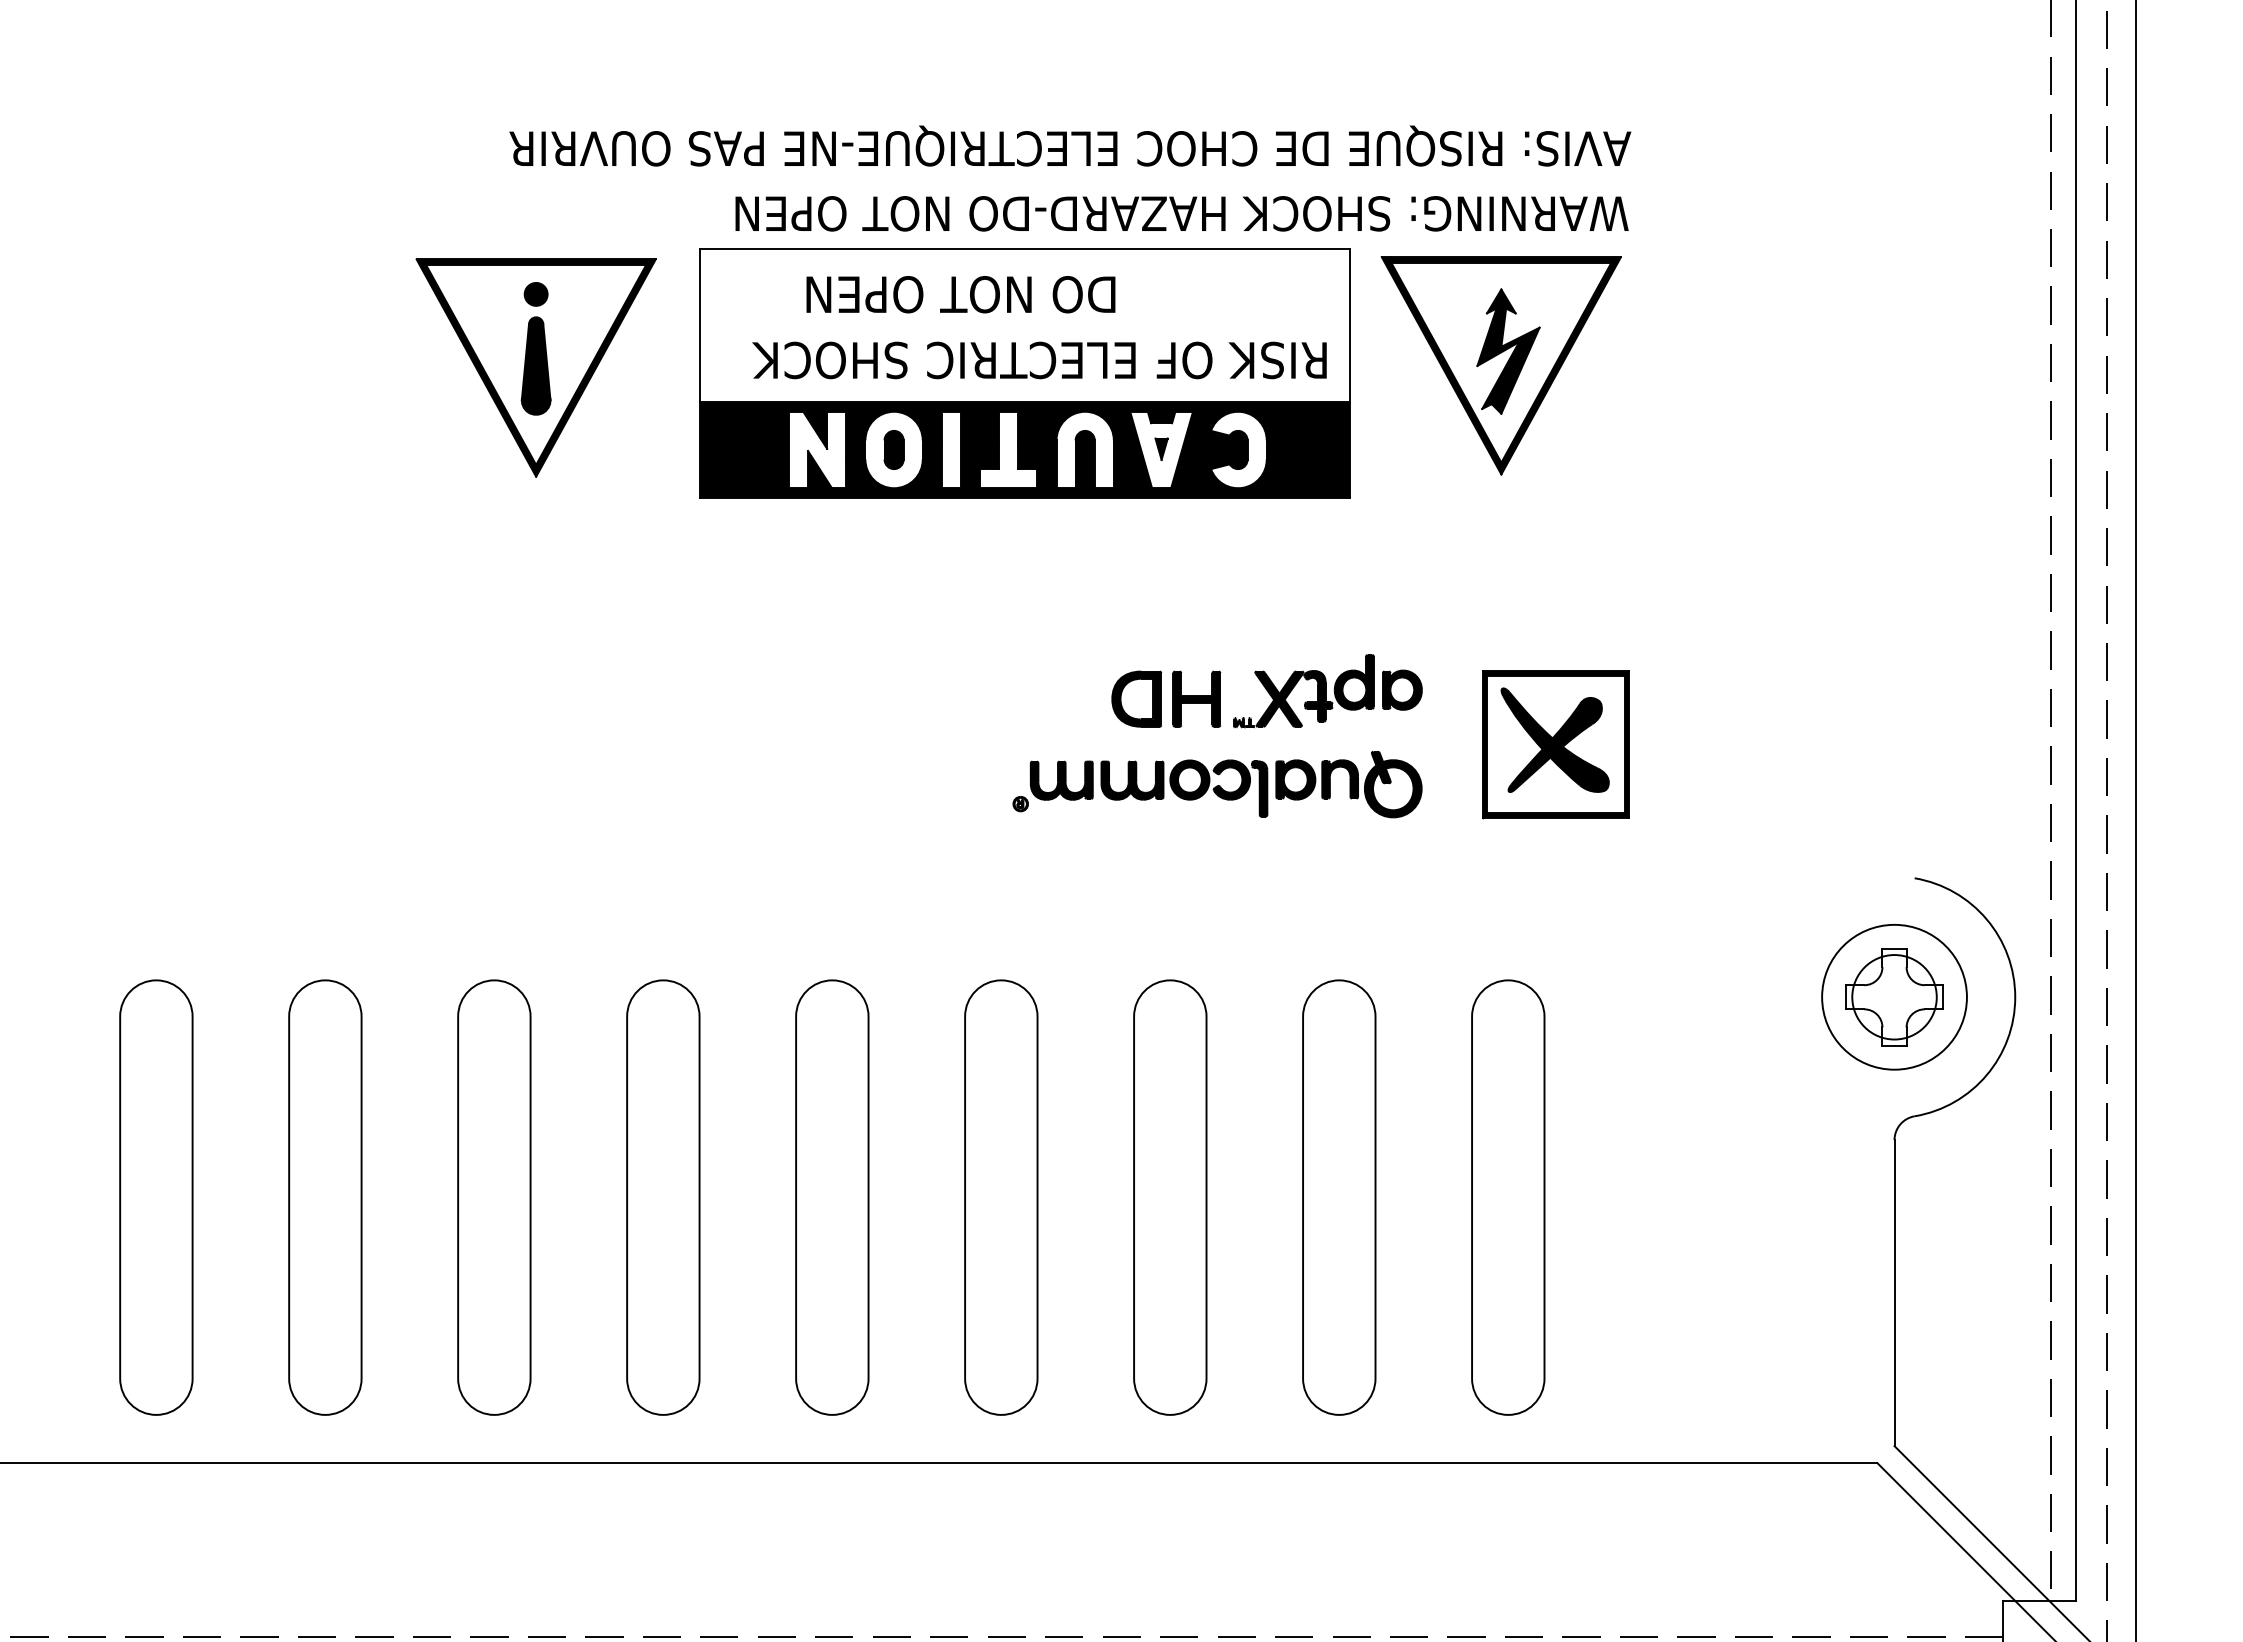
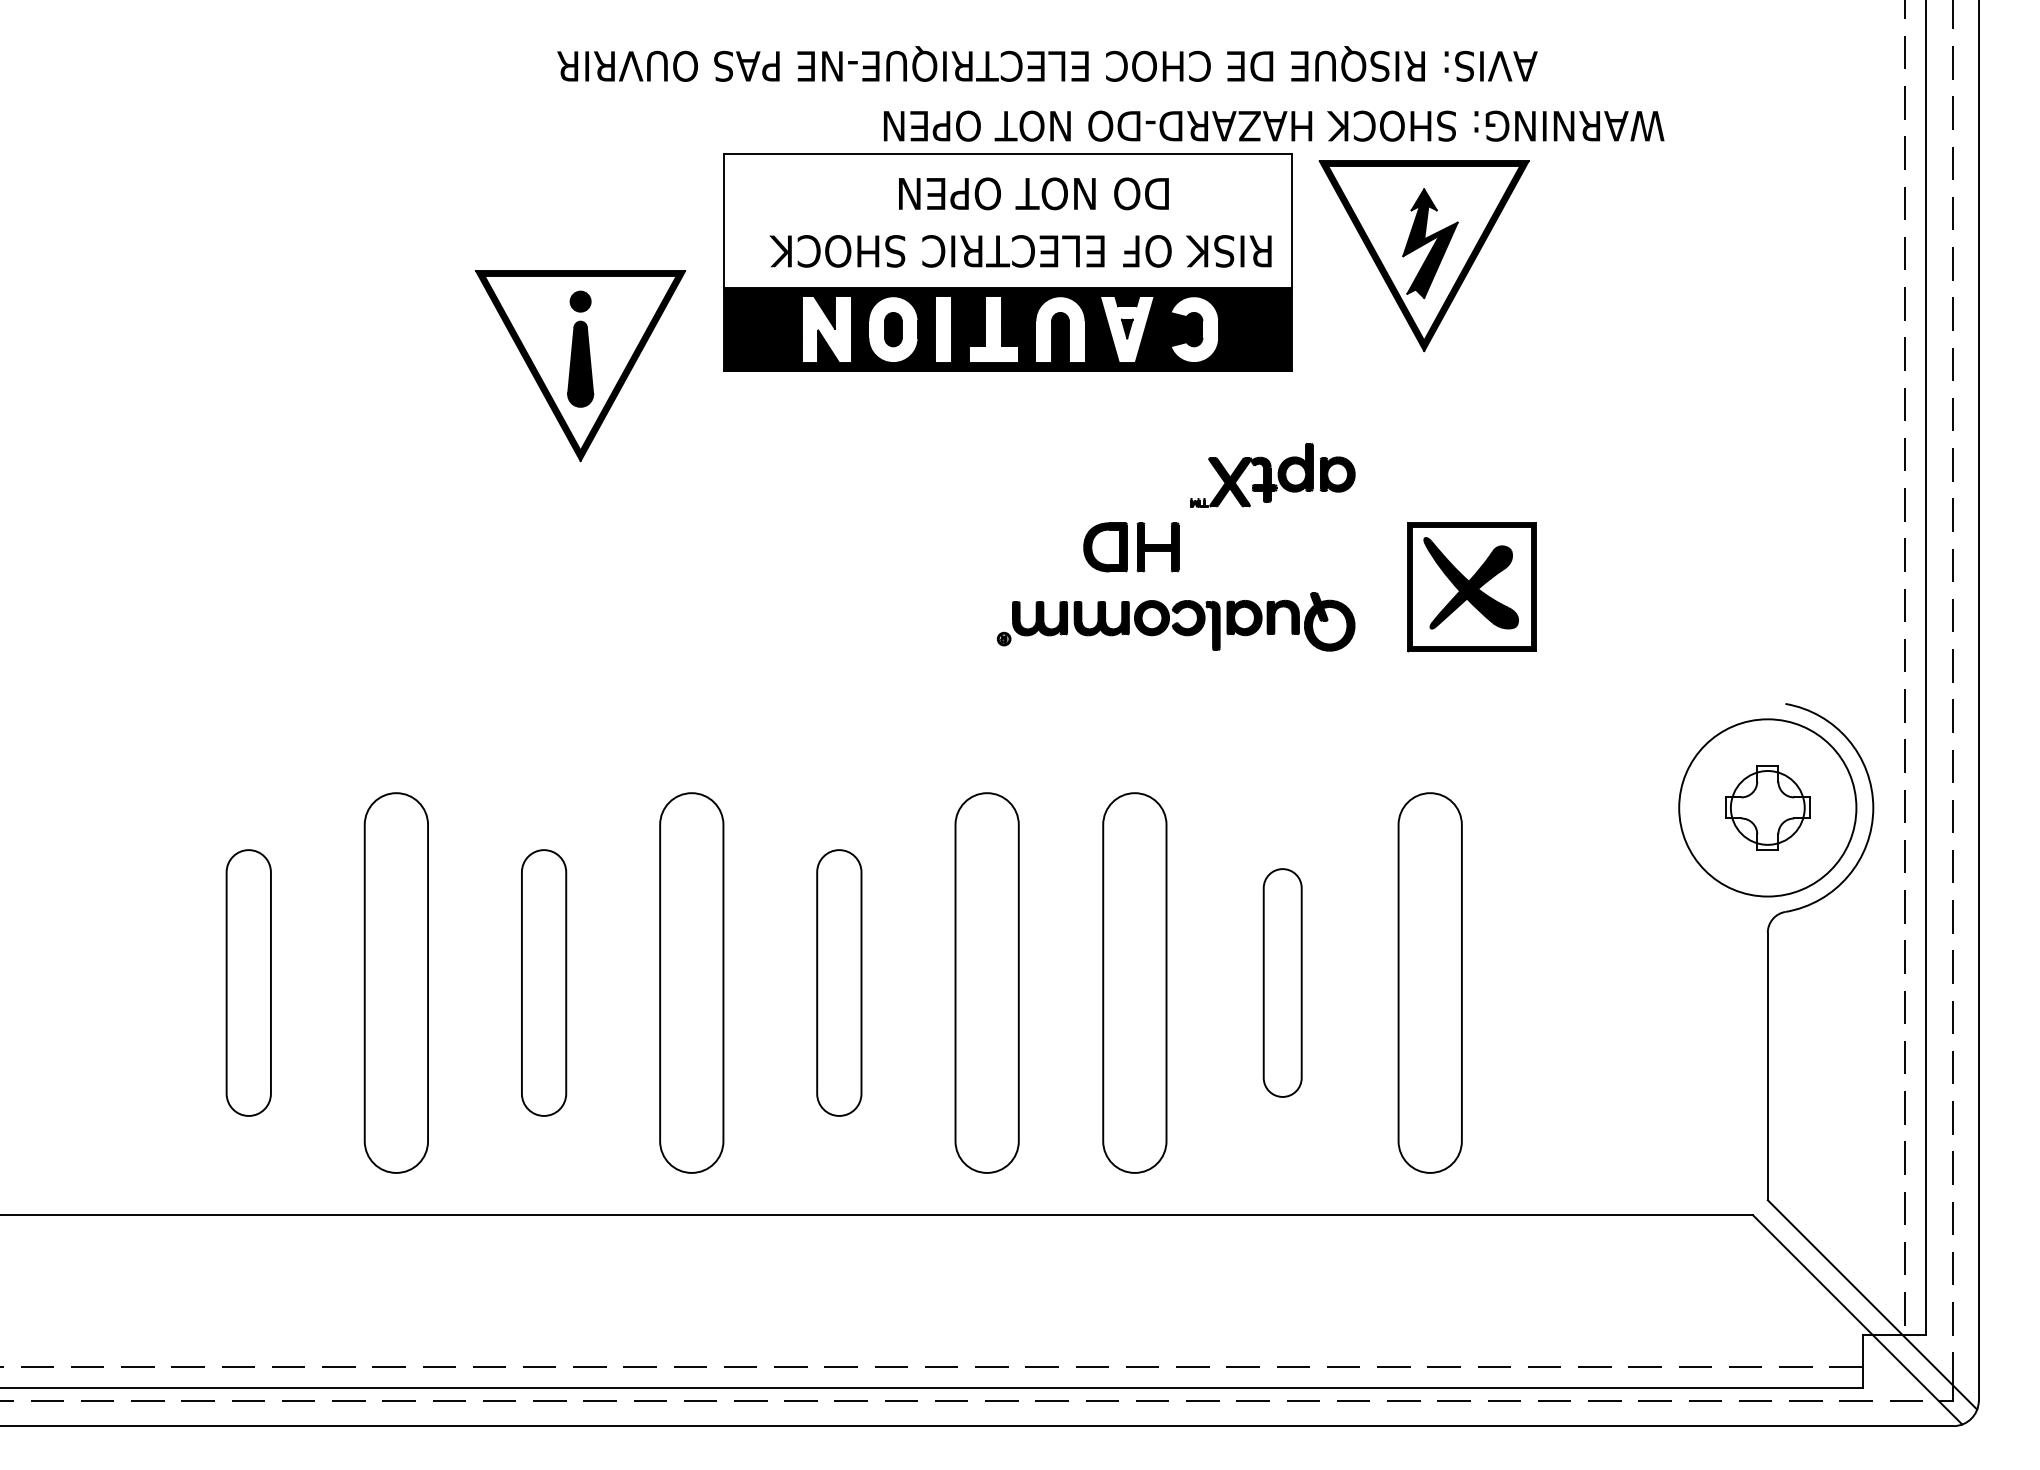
text: (1182, 212) -> (1274, 125), moved
text: (960, 294) -> (1033, 193), moved
part: (536, 368) -> (580, 366), moved
part: (1327, 691) -> (1272, 475), moved
circle: (1894, 996) -> (1767, 807), size x1.4
part: (156, 1197) -> (248, 982), size x0.7
part: (493, 1197) -> (543, 982), size x0.7
part: (831, 1197) -> (838, 982), size x0.7
part: (1339, 1197) -> (1282, 982), size x0.6

